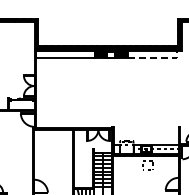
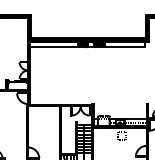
line: (156, 57) -> (128, 47), dashed -> solid

